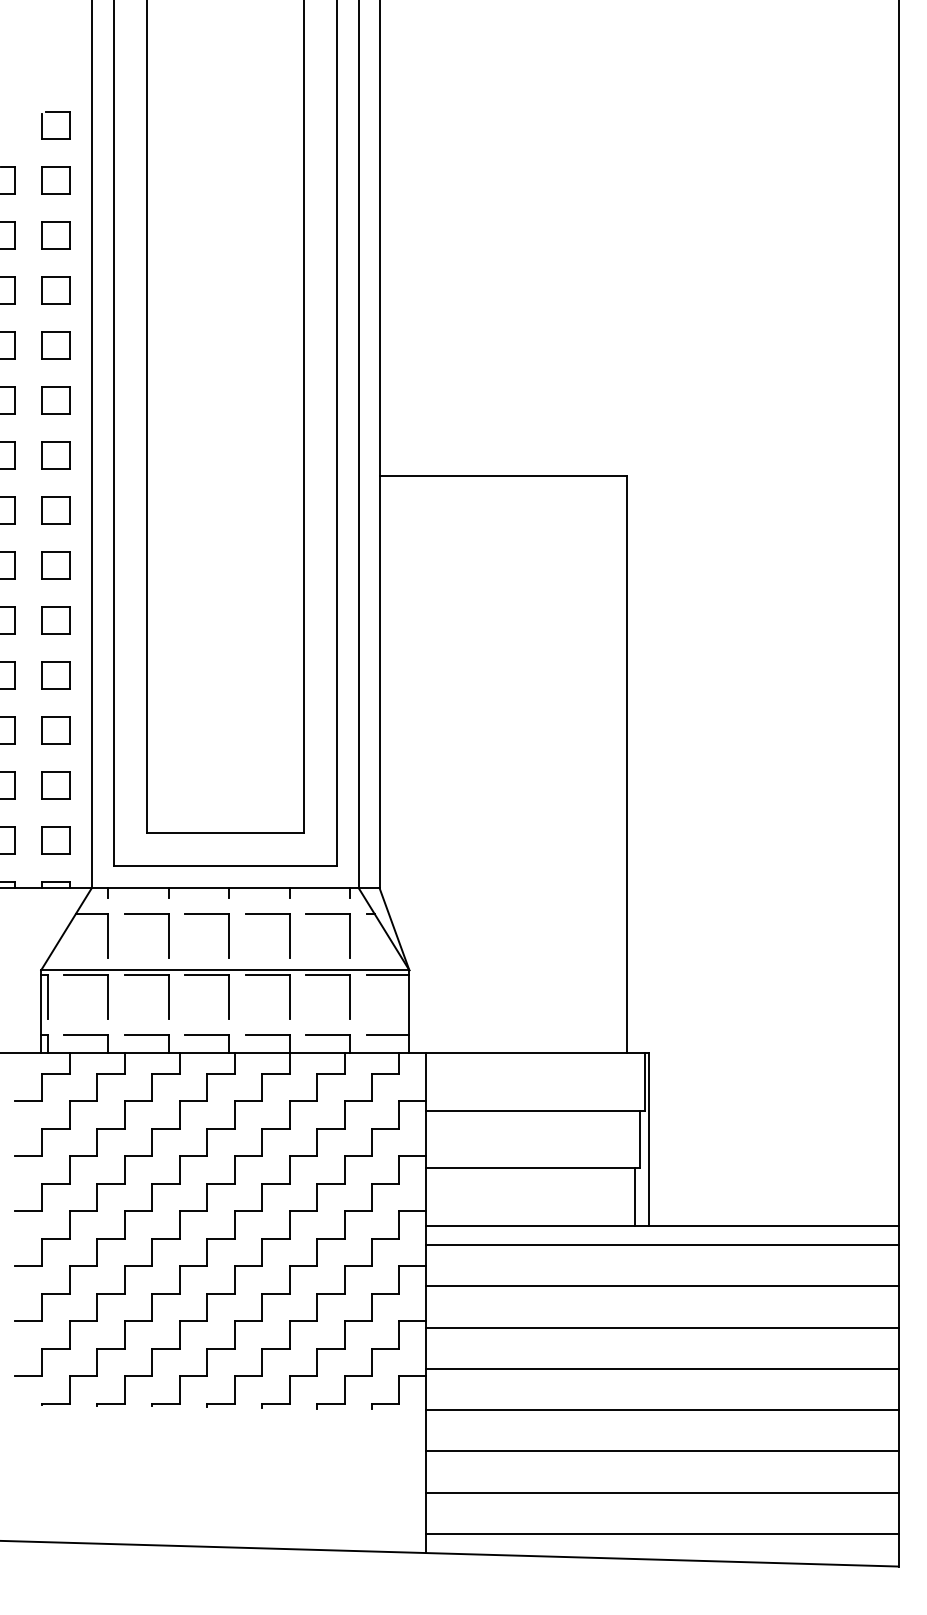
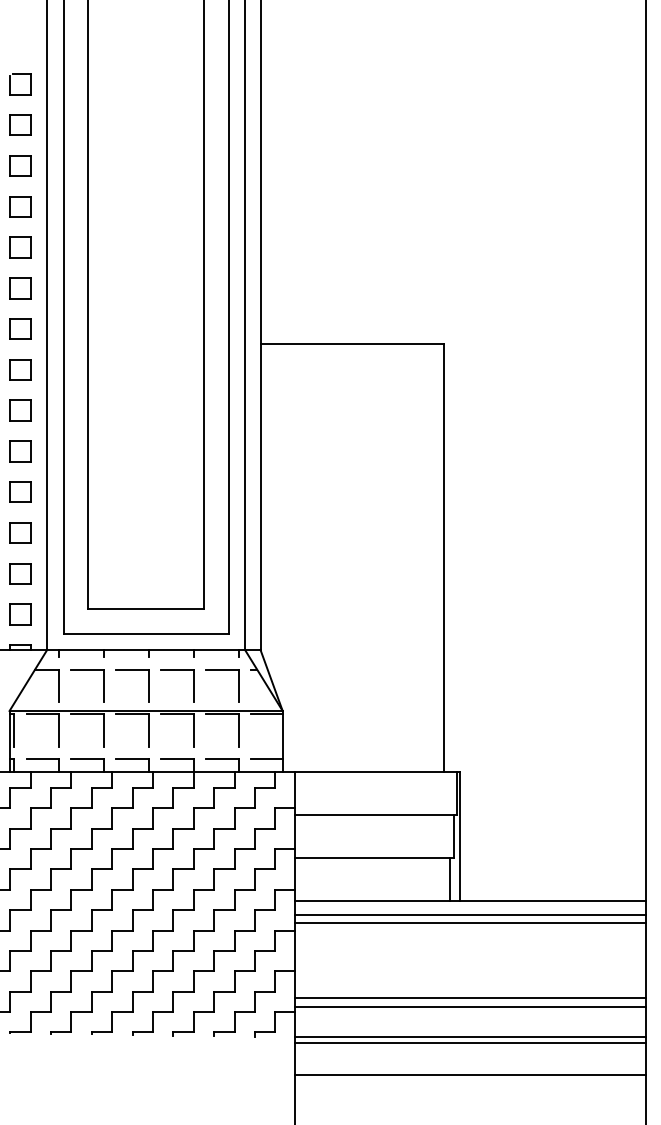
line: (662, 1286) -> (470, 923), moved
line: (662, 1327) -> (470, 998), moved
line: (662, 1451) -> (470, 1043), moved
line: (662, 1492) -> (470, 1075), moved

